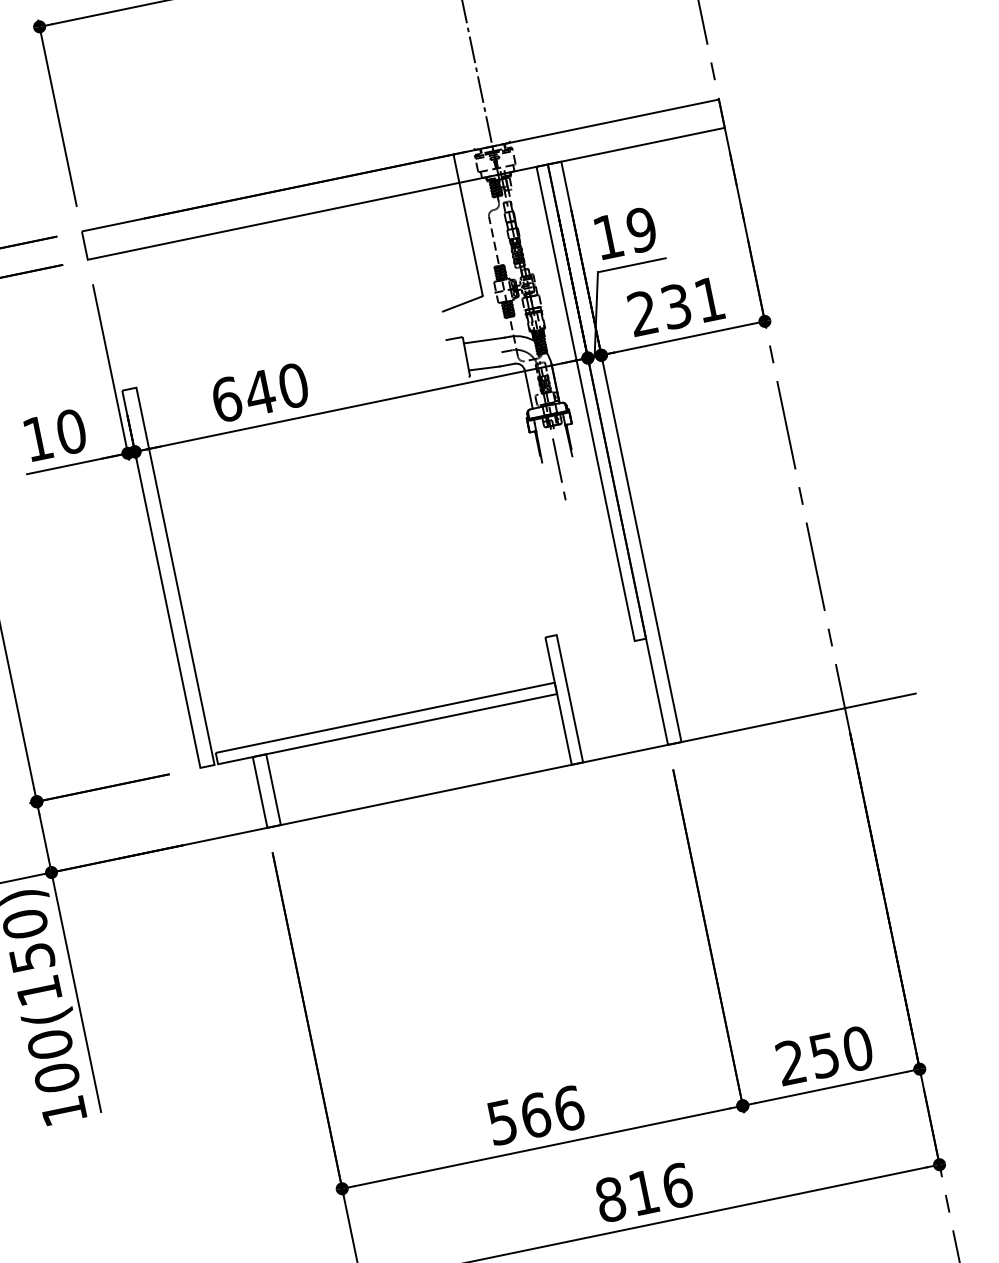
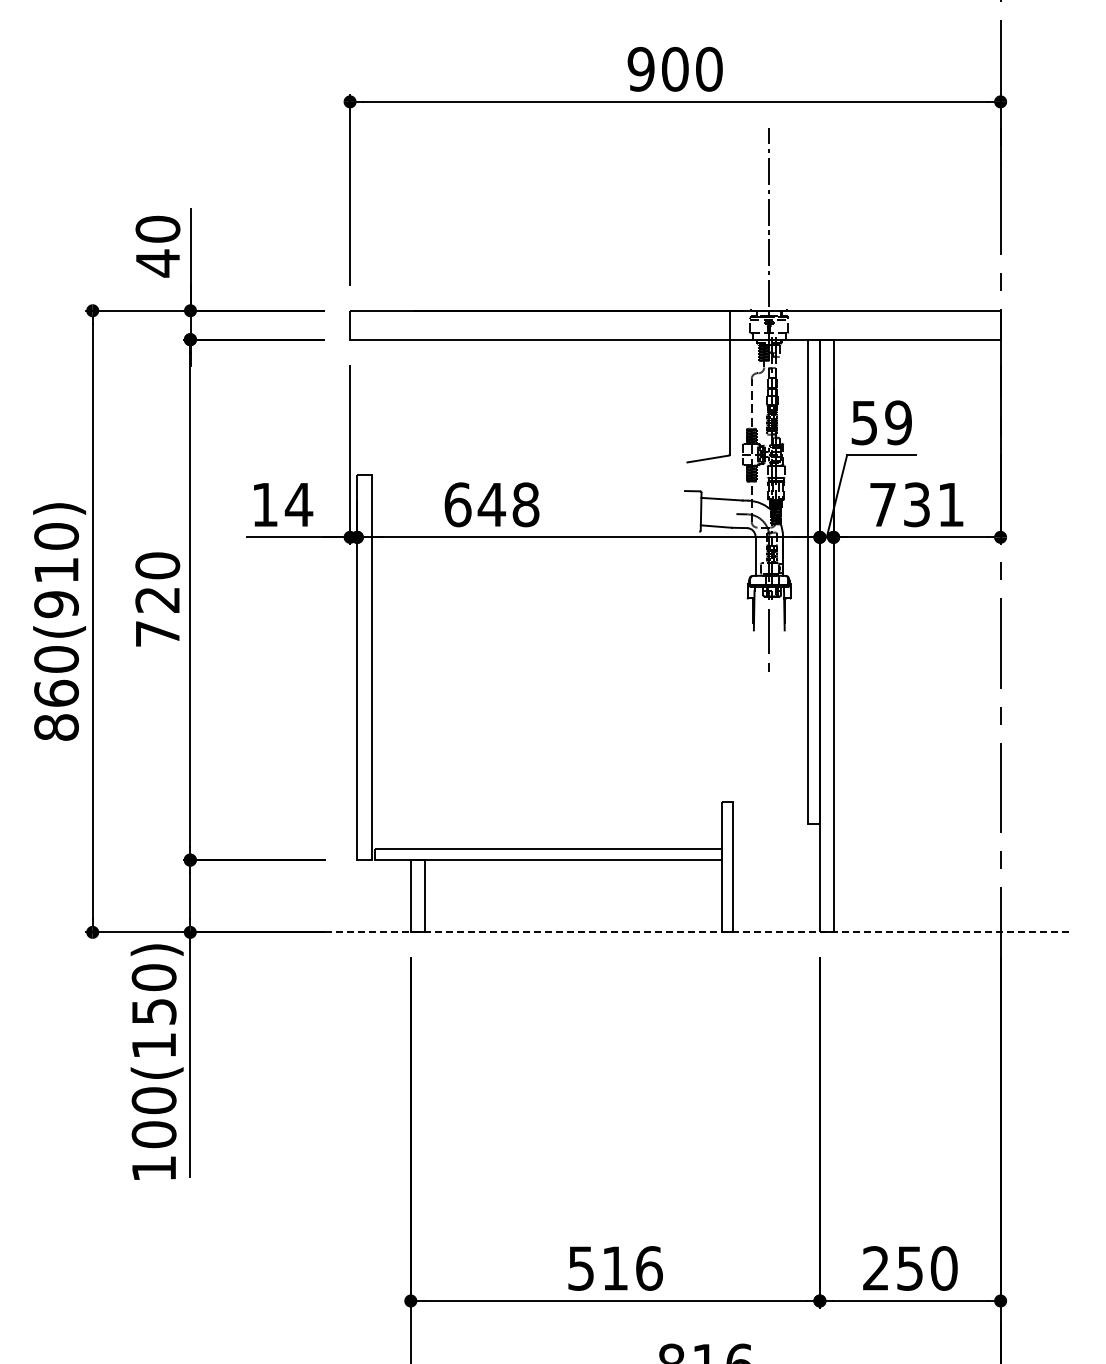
text: (607, 237) -> (863, 423), 19 -> 59
text: (642, 313) -> (882, 504), 231 -> 731
text: (292, 385) -> (525, 504), 640 -> 648
text: (70, 431) -> (298, 504), 10 -> 14
line: (517, 776) -> (666, 932), solid -> dashed
text: (536, 1115) -> (615, 1268), 566 -> 516

